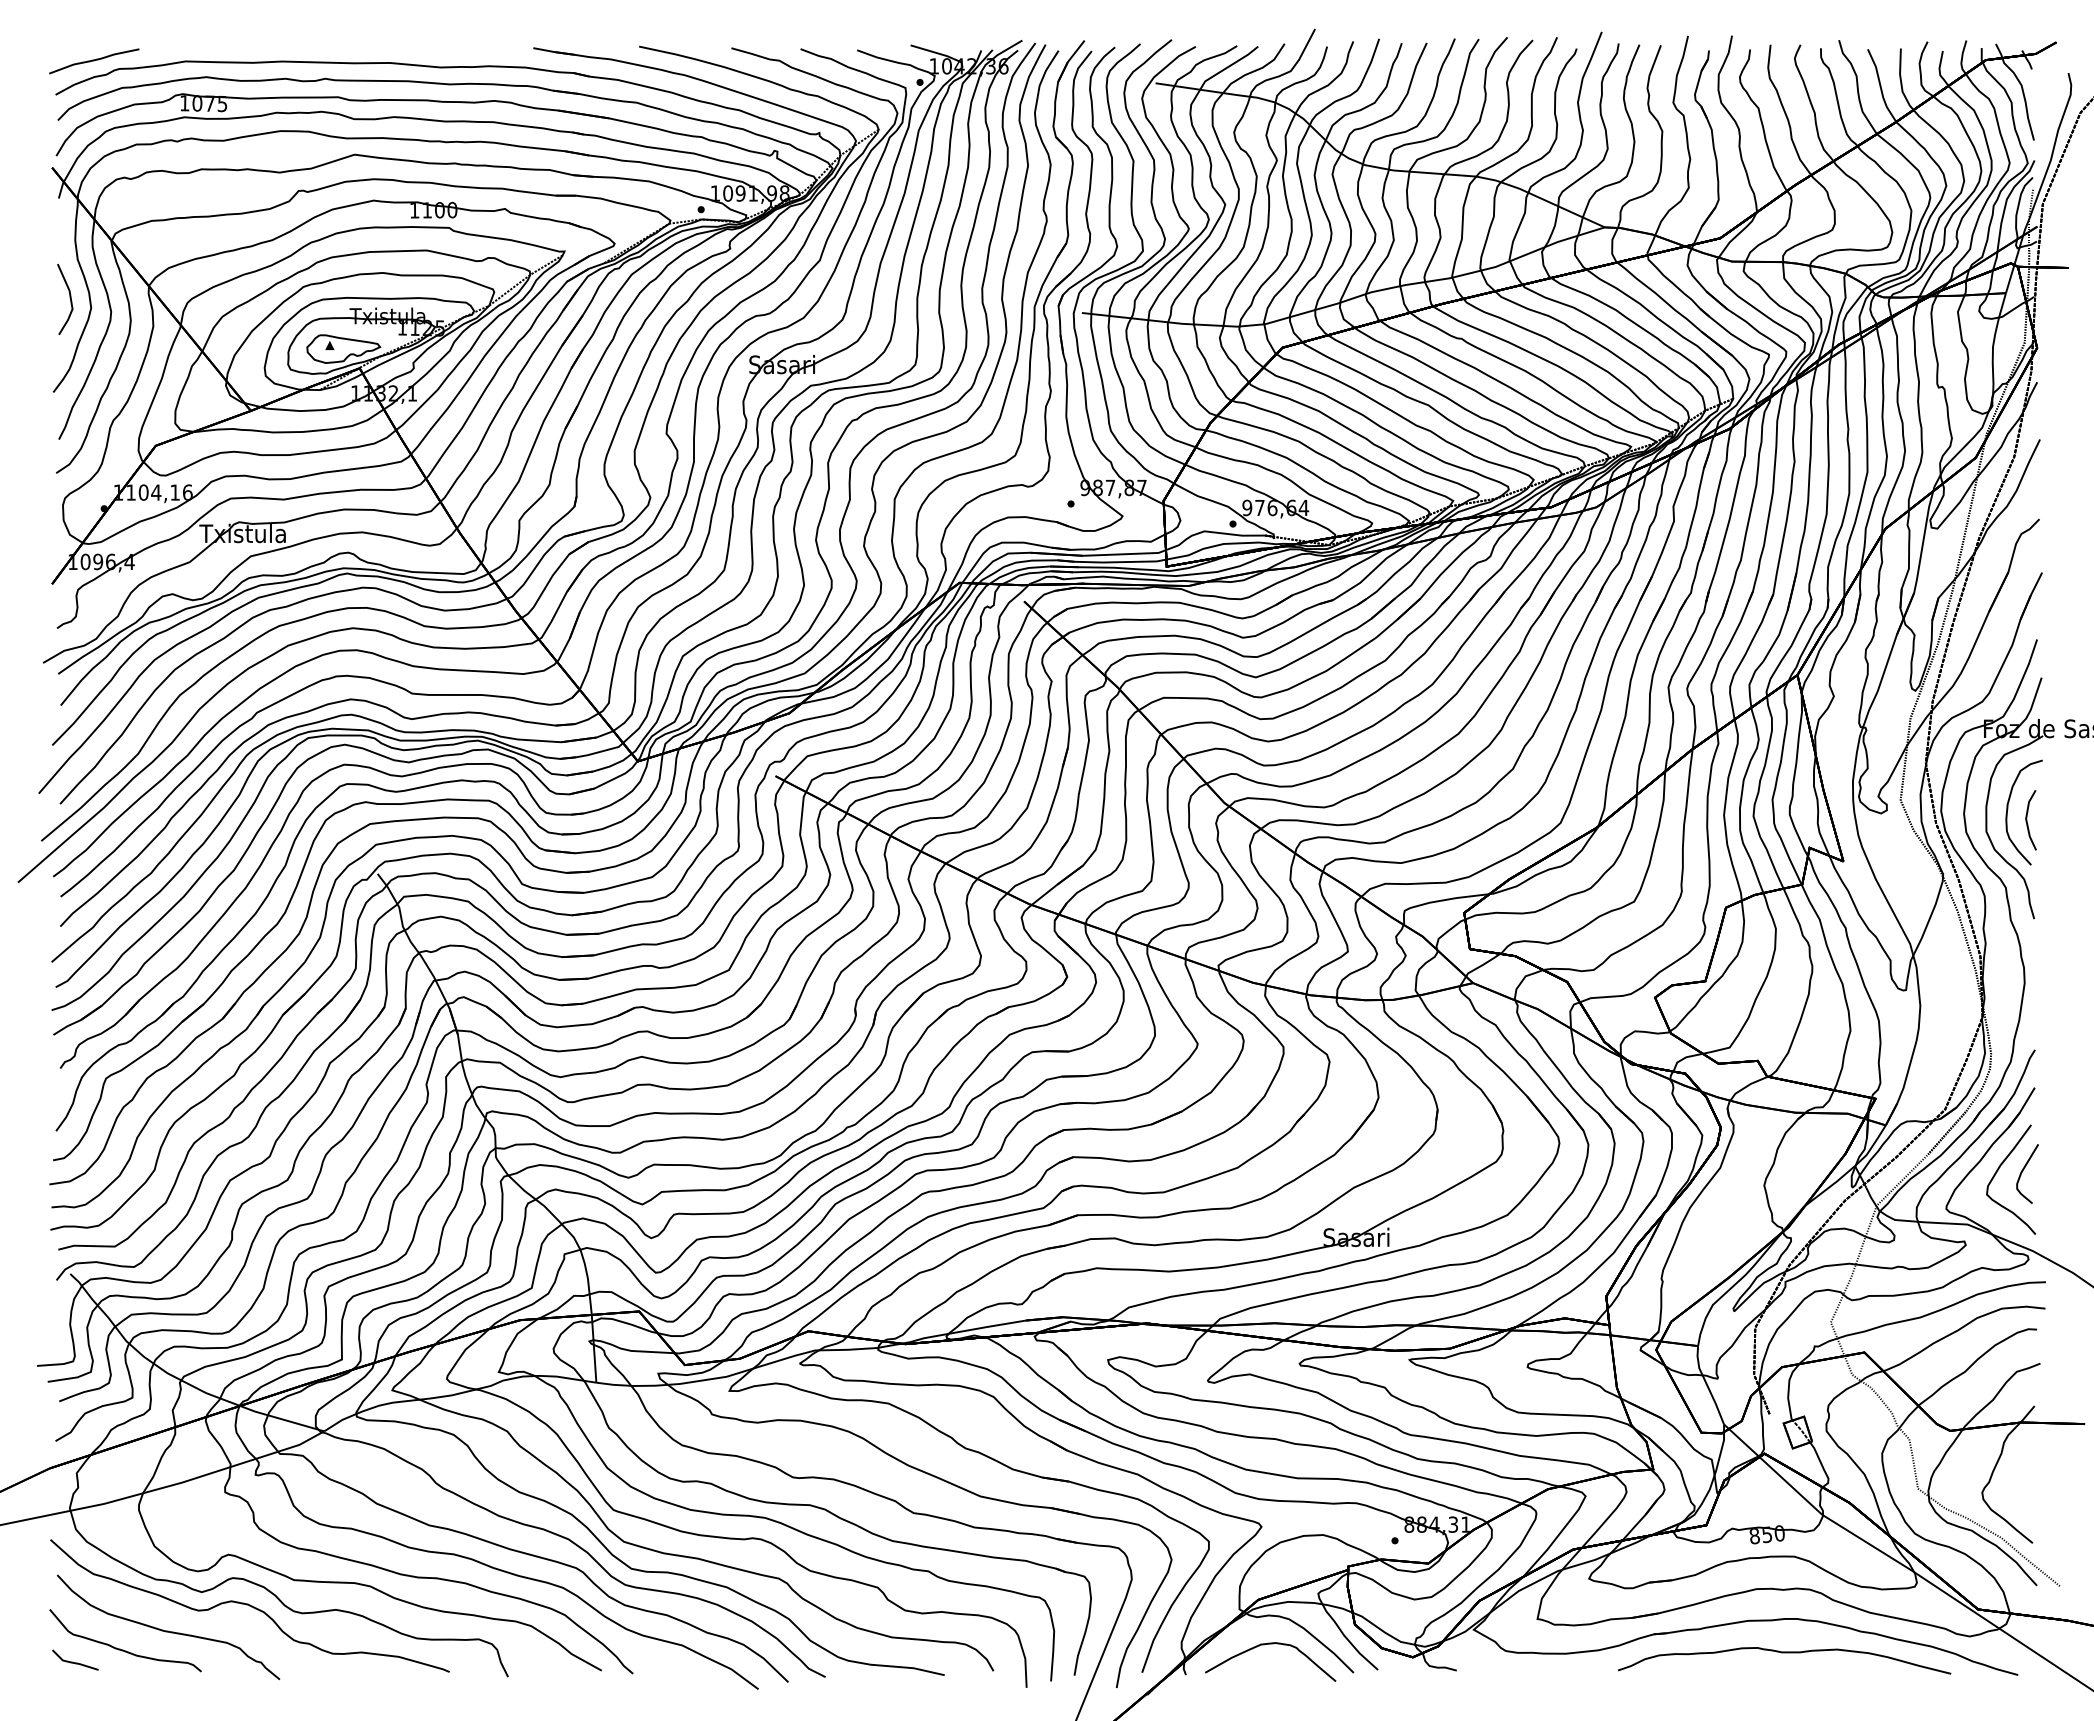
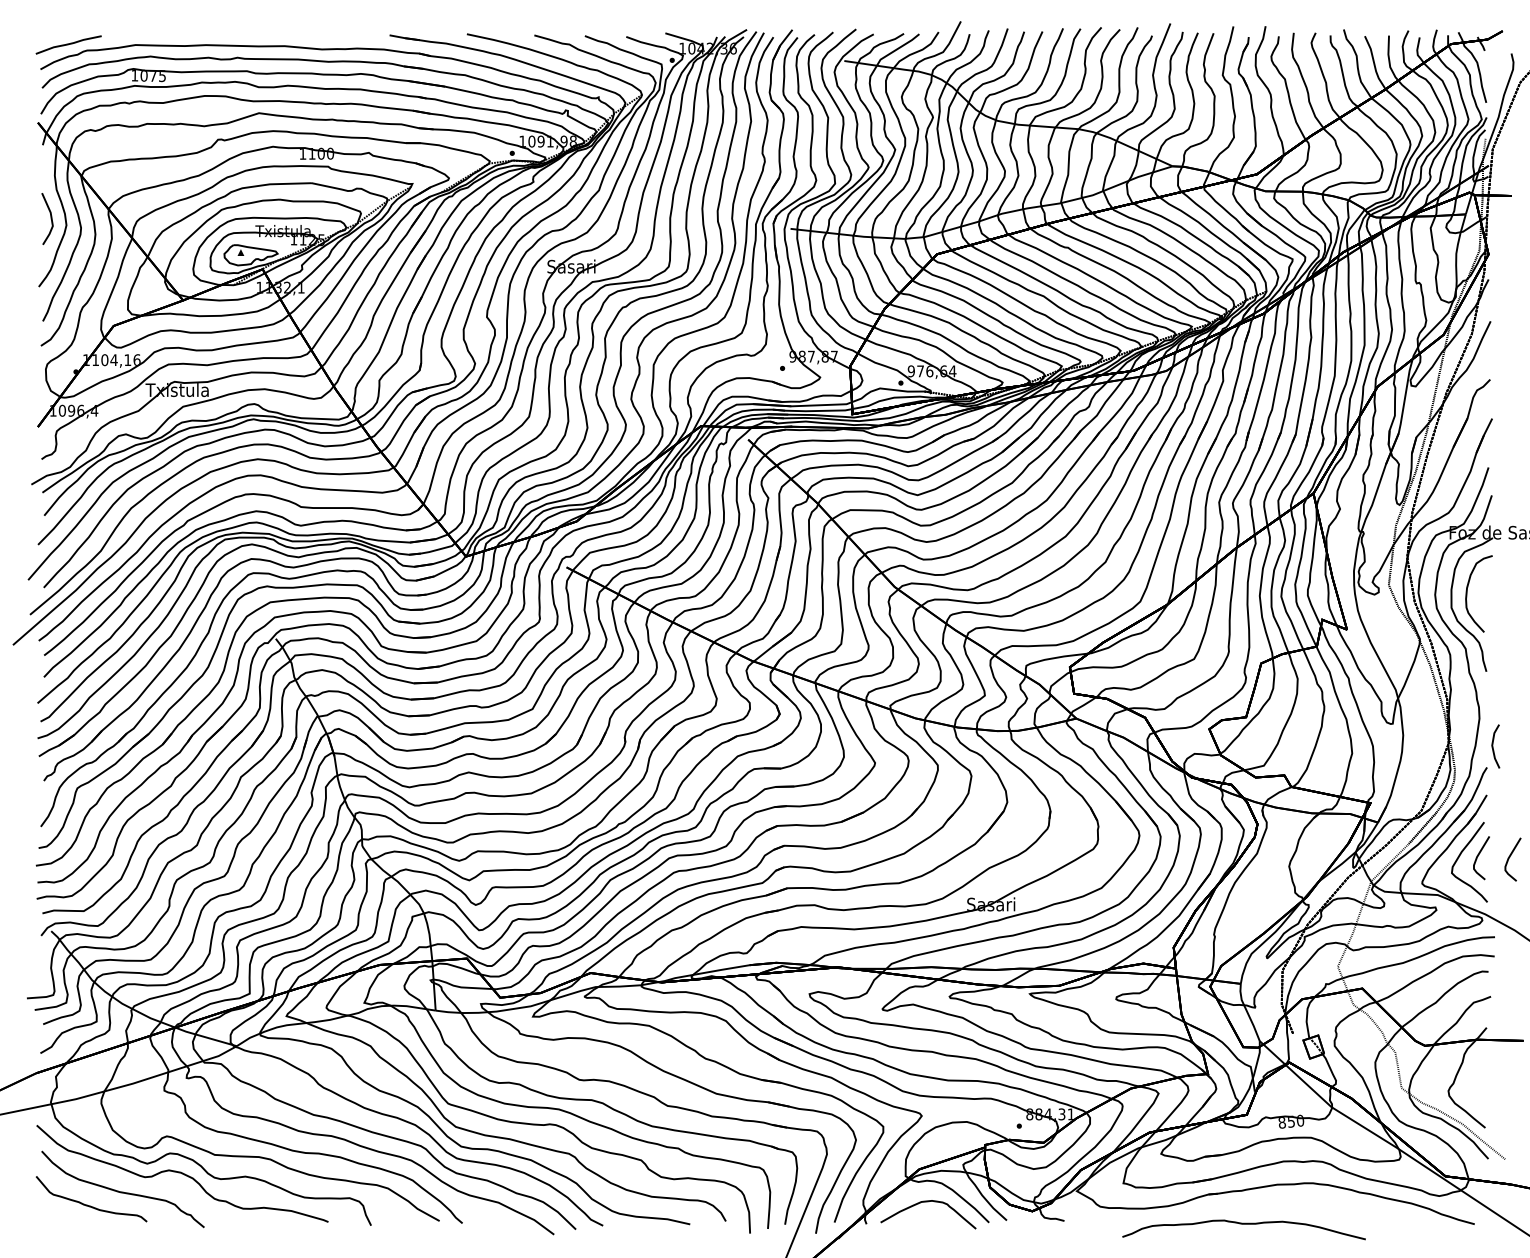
line: (2027, 820) -> (1493, 746), moved
curve: (2066, 1173) -> (1510, 857), added
curve: (1784, 1653) -> (1244, 1224), moved
line: (75, 1662) -> (55, 1215), removed

